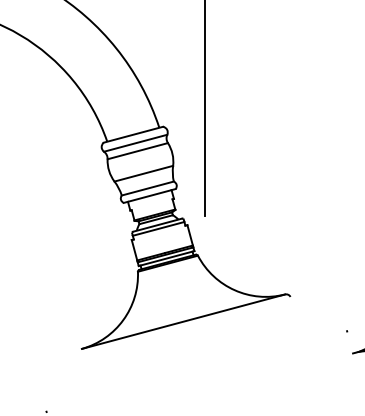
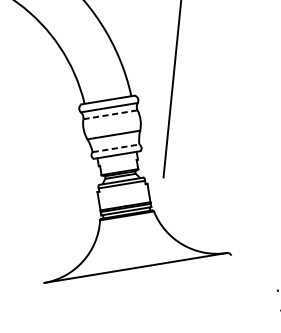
line: (138, 151) -> (111, 115), solid -> dashed
line: (147, 188) -> (115, 148), solid -> dashed

